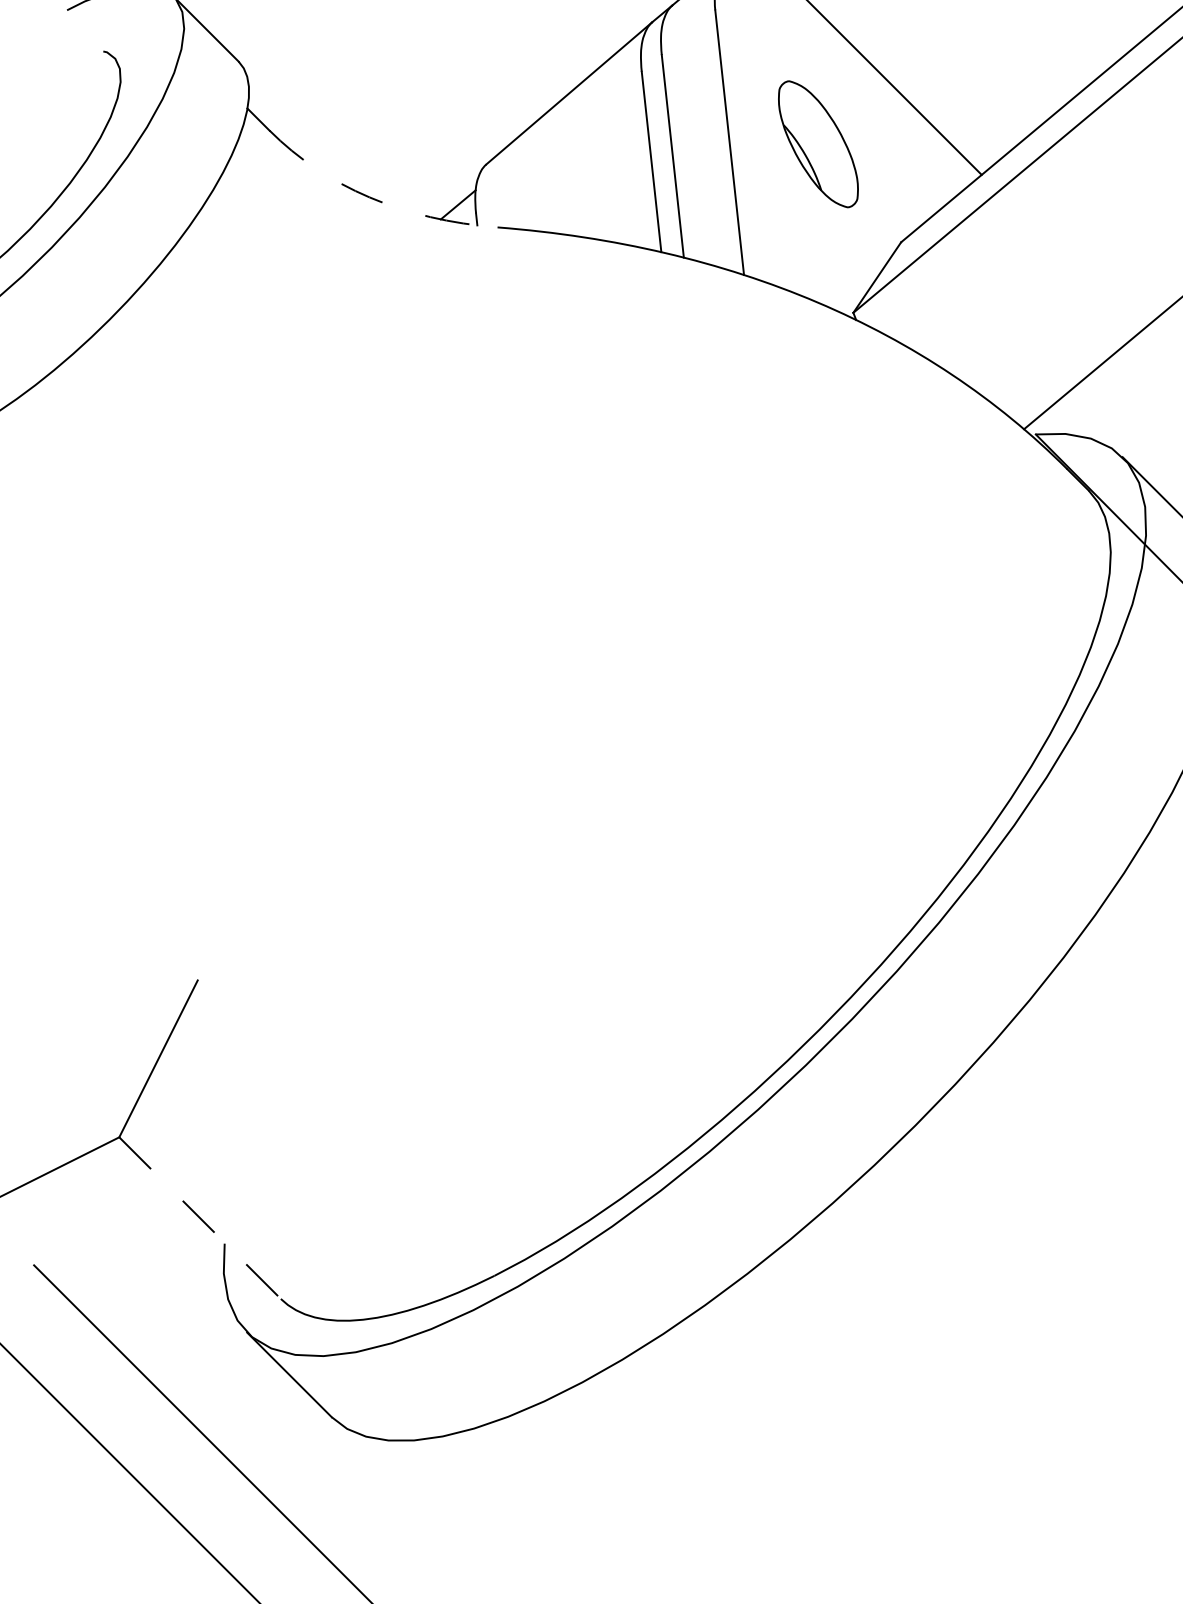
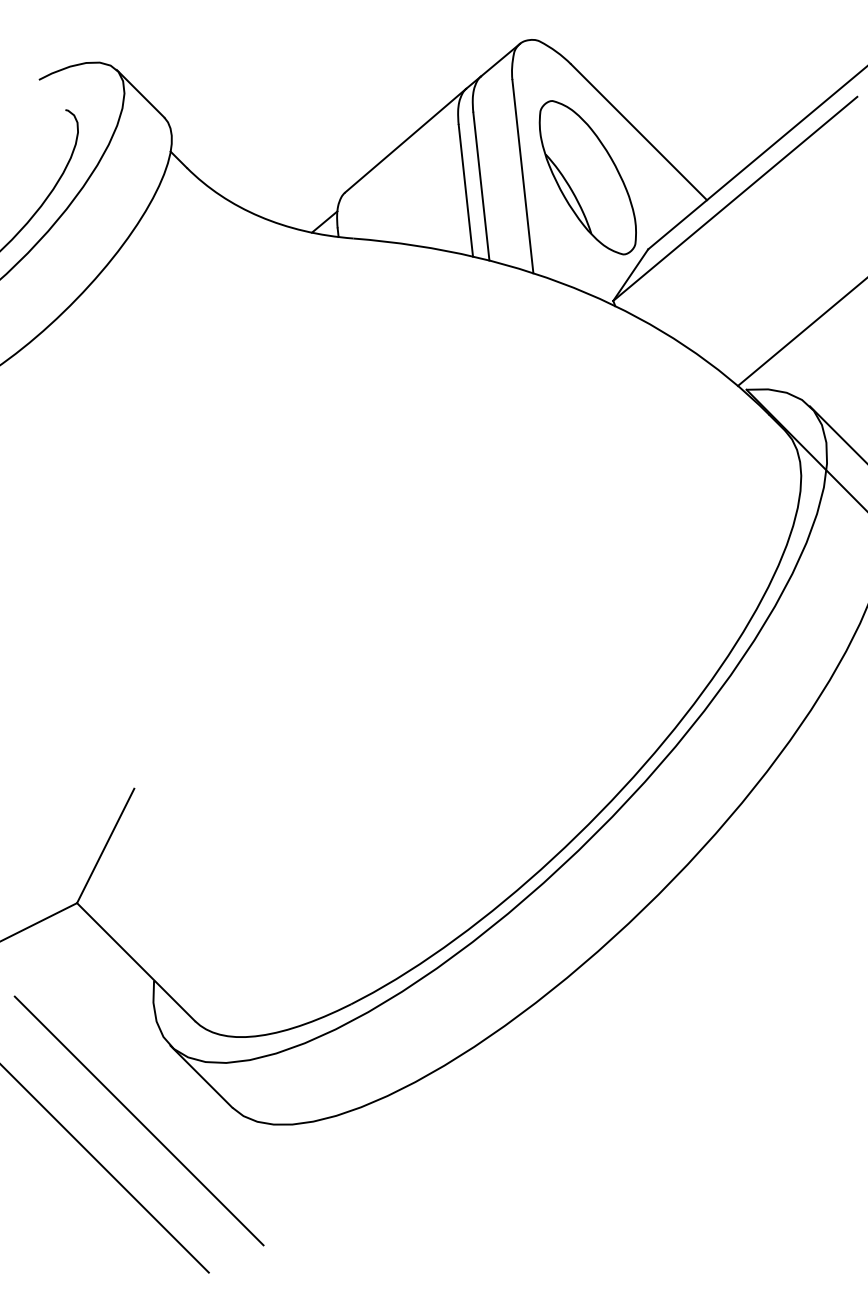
part: (818, 143) -> (587, 177), size x1.67
arc: (374, 199) -> (263, 218), dashed -> solid
line: (200, 1218) -> (136, 962), dashed -> solid

